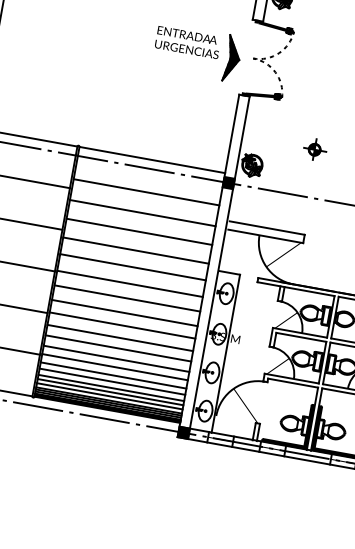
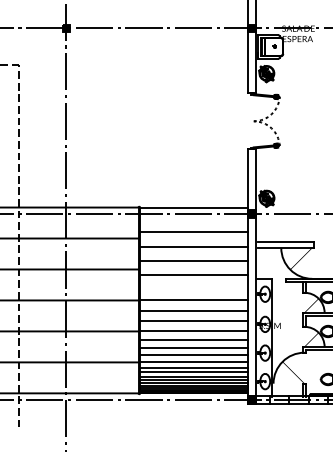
part: (198, 53) -> (213, 124), removed
part: (315, 149) -> (310, 178), removed
line: (133, 267) -> (194, 287), removed

